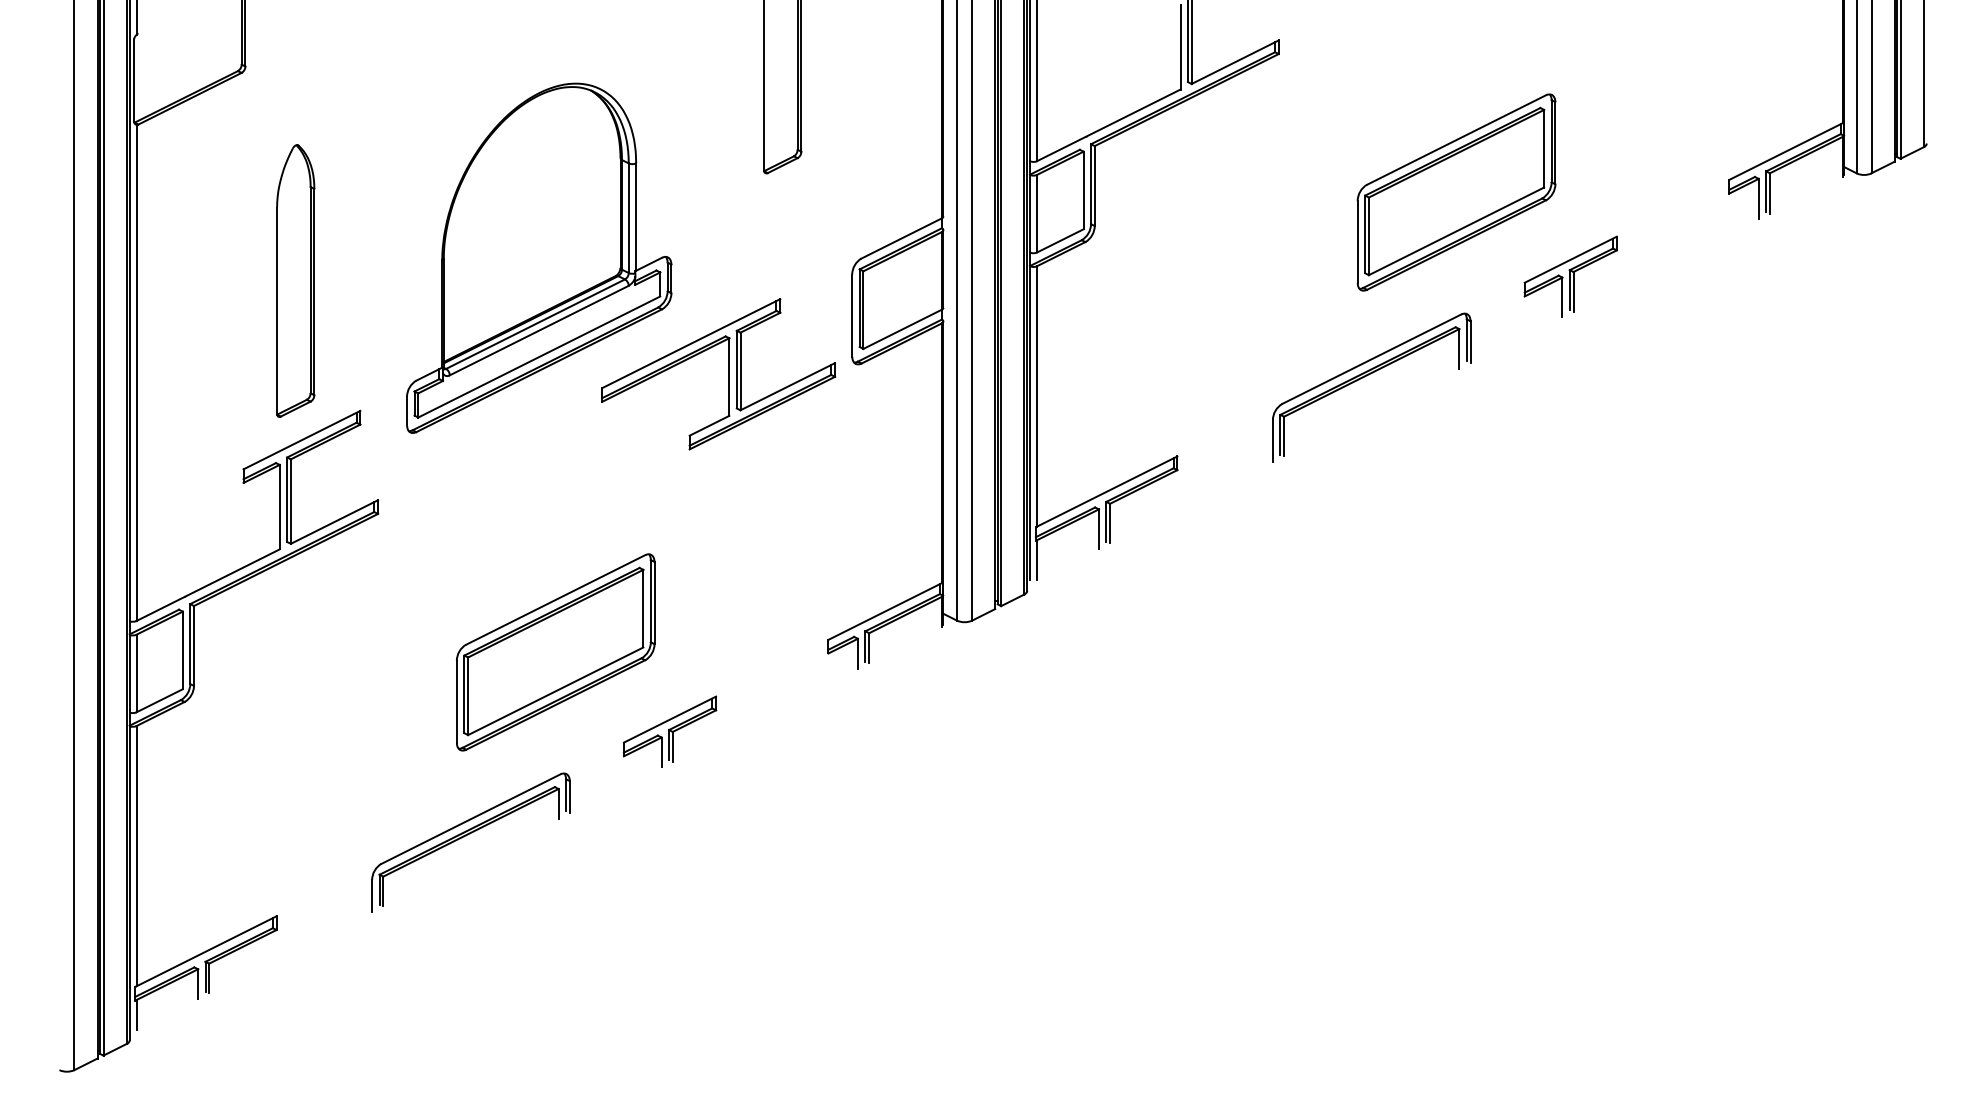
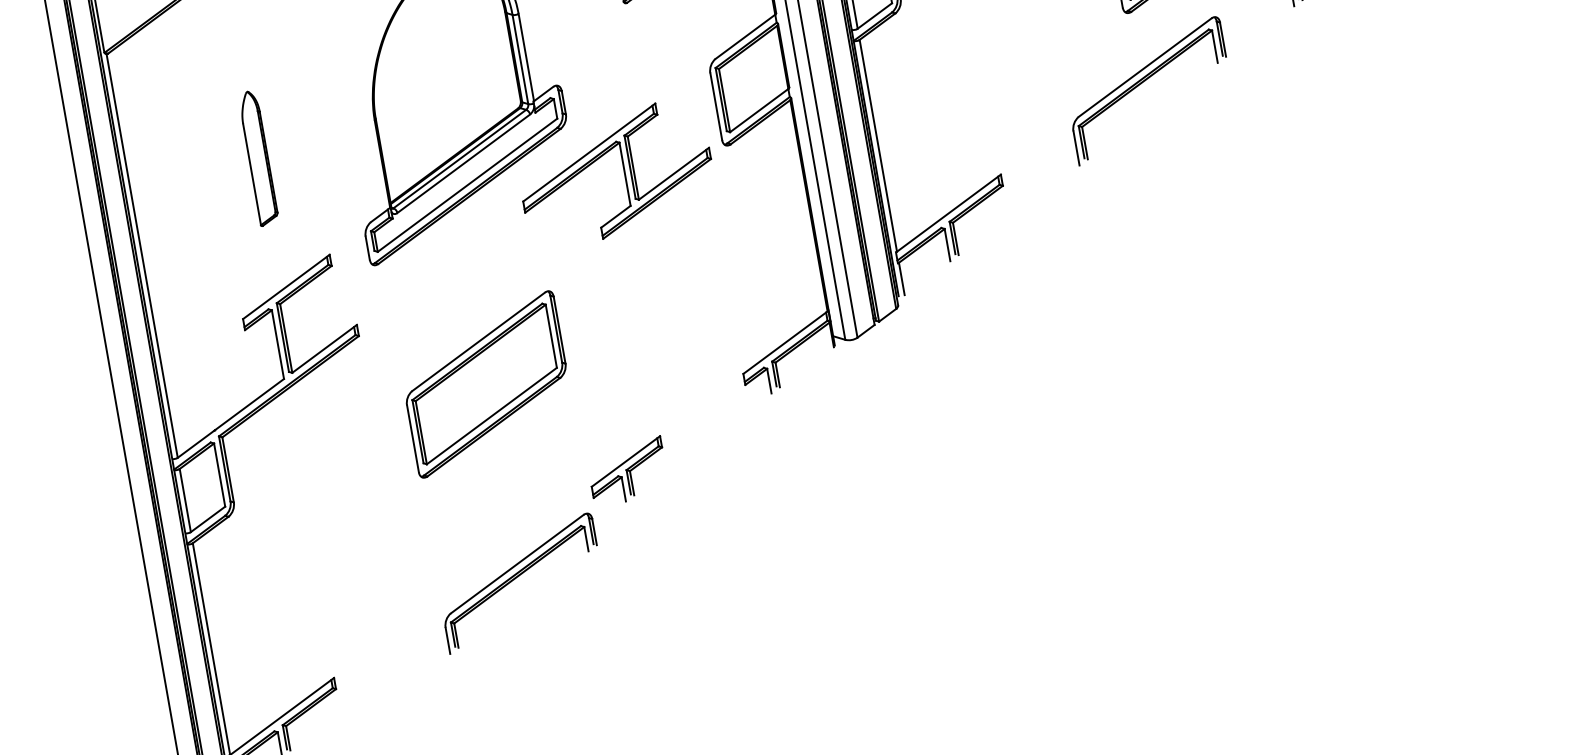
part: (295, 280) -> (258, 157), size x0.6
part: (555, 652) -> (486, 384), moved
part: (466, 836) -> (516, 578), moved

